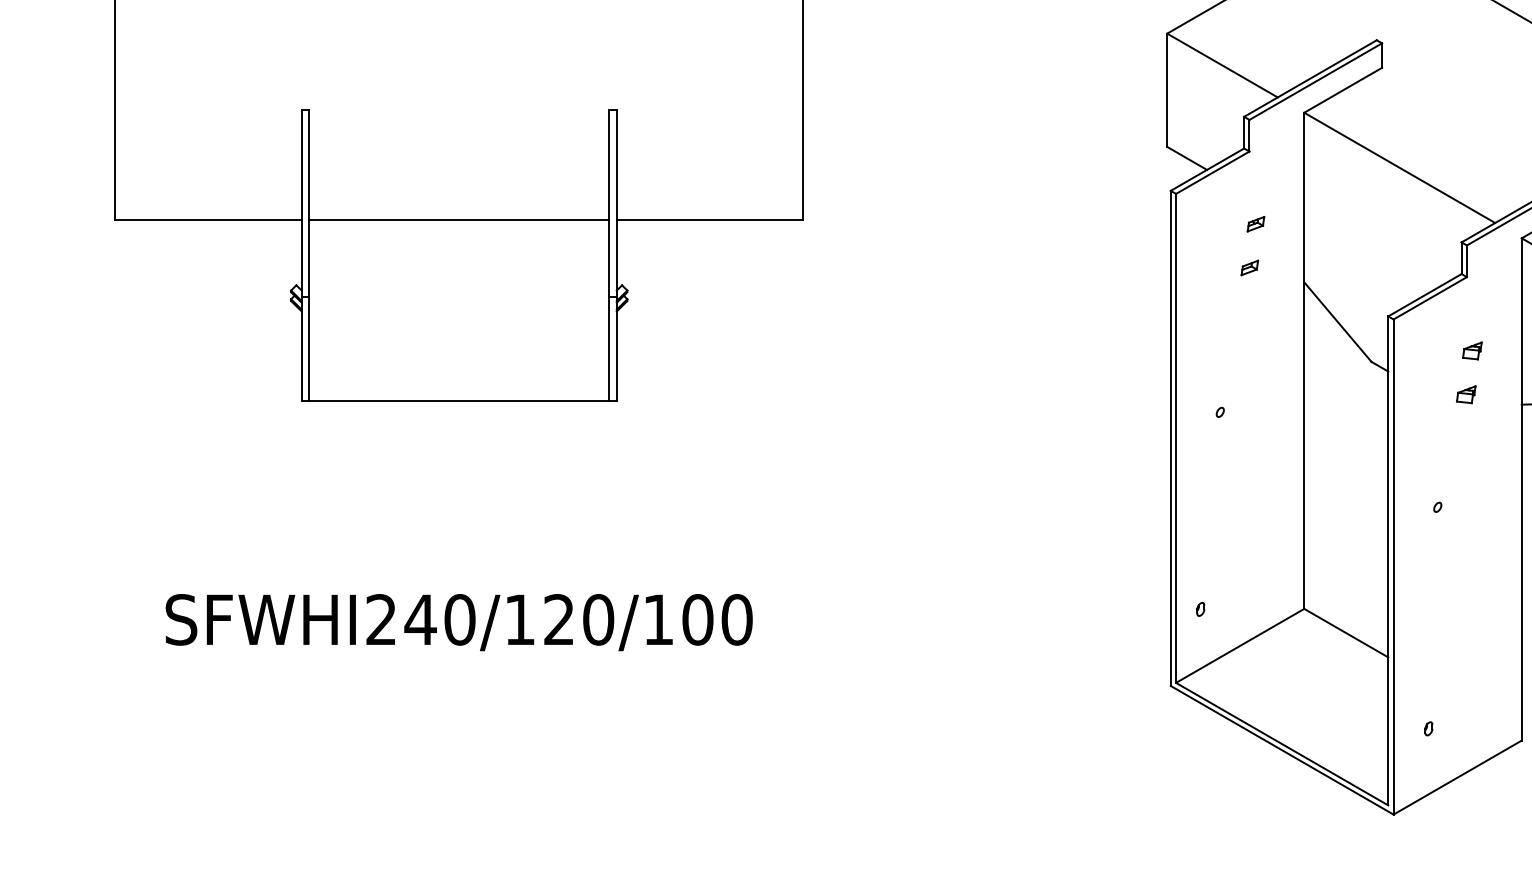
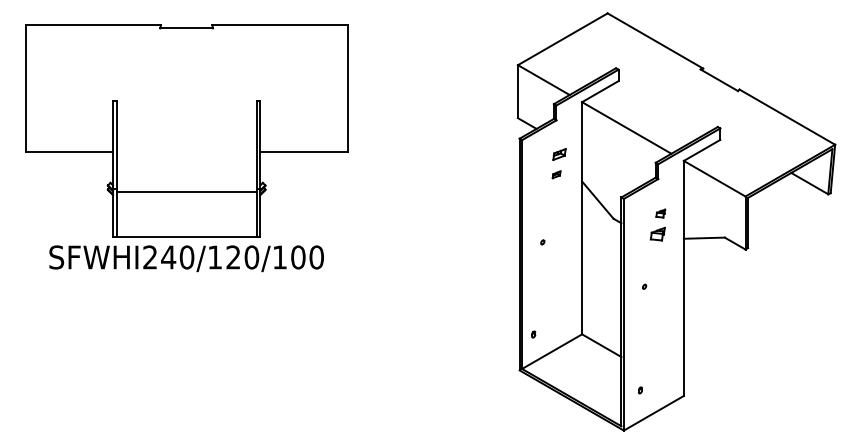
line: (458, 220) -> (186, 192), moved
part: (1255, 222) -> (559, 153), size x1.6
part: (1465, 393) -> (657, 233), size x1.6
text: (458, 622) -> (186, 258), moved

